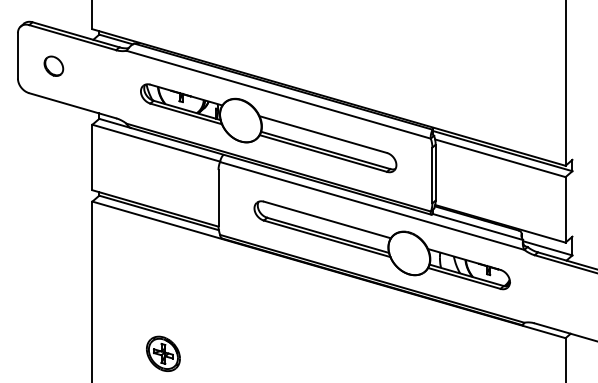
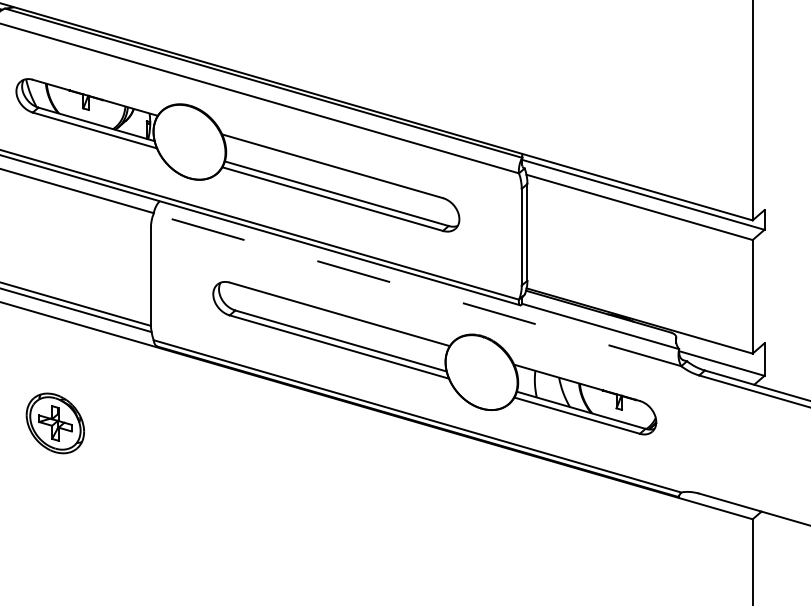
line: (371, 205) -> (416, 289), solid -> dashed
part: (163, 353) -> (55, 422), moved

